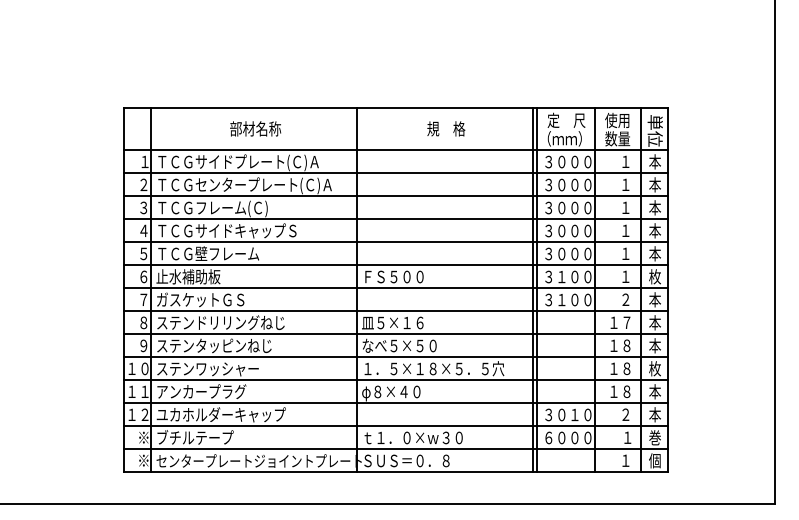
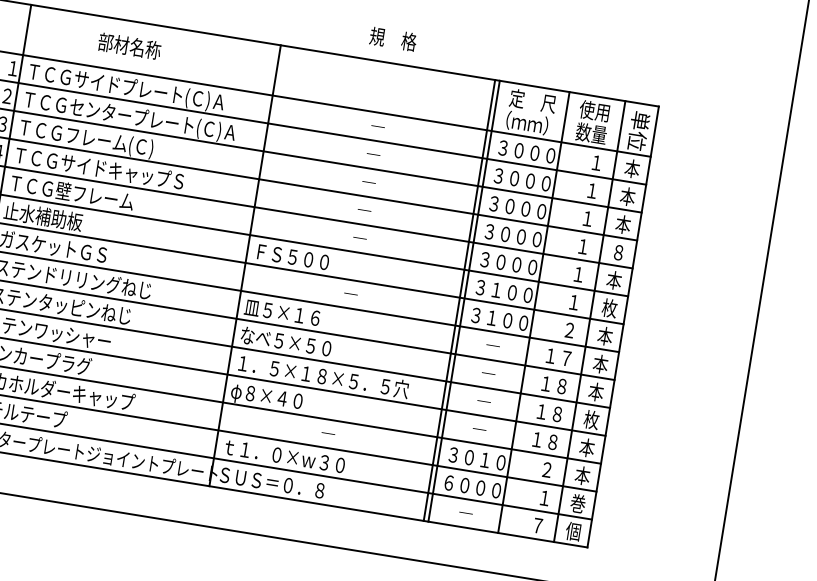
text: (255, 128) -> (129, 45), moved
text: (446, 128) -> (393, 38), moved
text: (654, 230) -> (618, 251), 本 -> ８
text: (625, 460) -> (537, 525), １ -> ７

